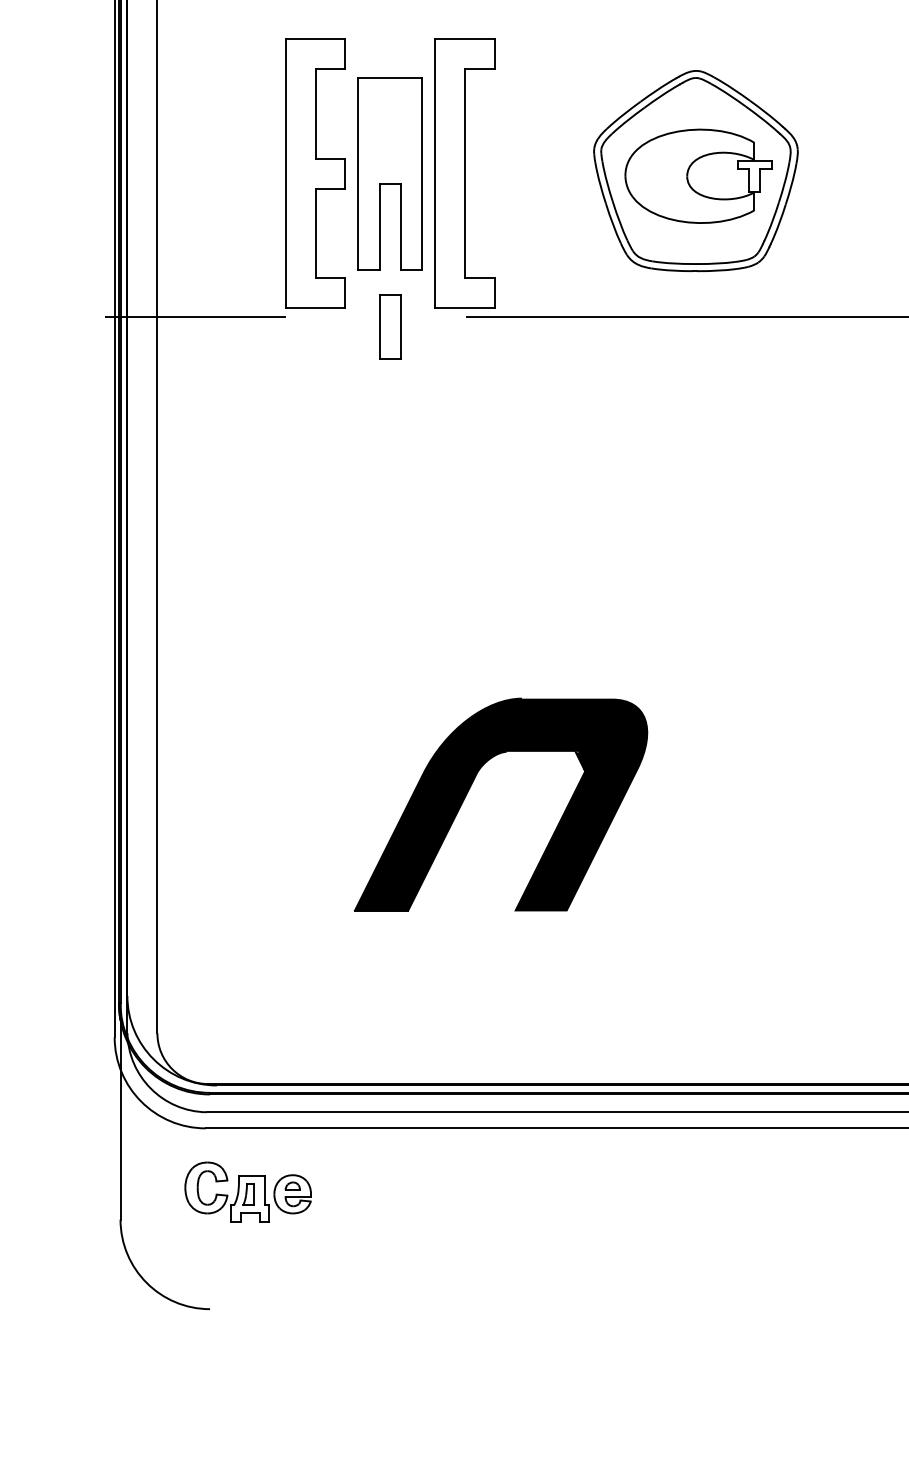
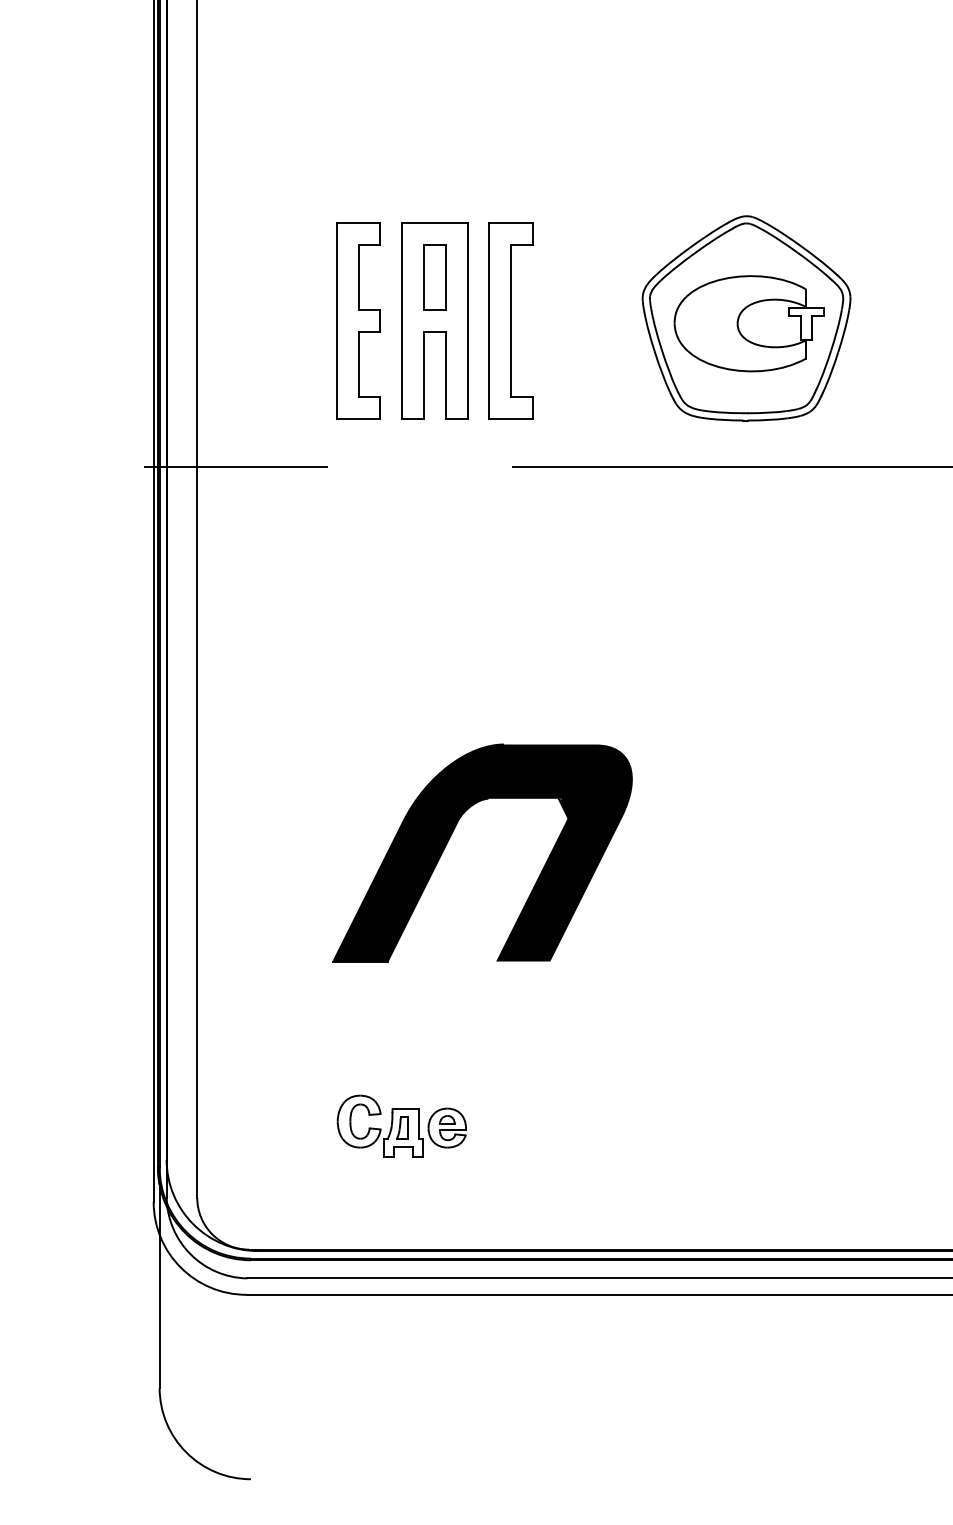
part: (315, 173) -> (358, 320), size x0.71
part: (464, 173) -> (510, 320), size x0.71
part: (390, 327) -> (434, 277), moved
part: (470, 788) -> (451, 836), moved
part: (247, 1191) -> (401, 1125), moved

